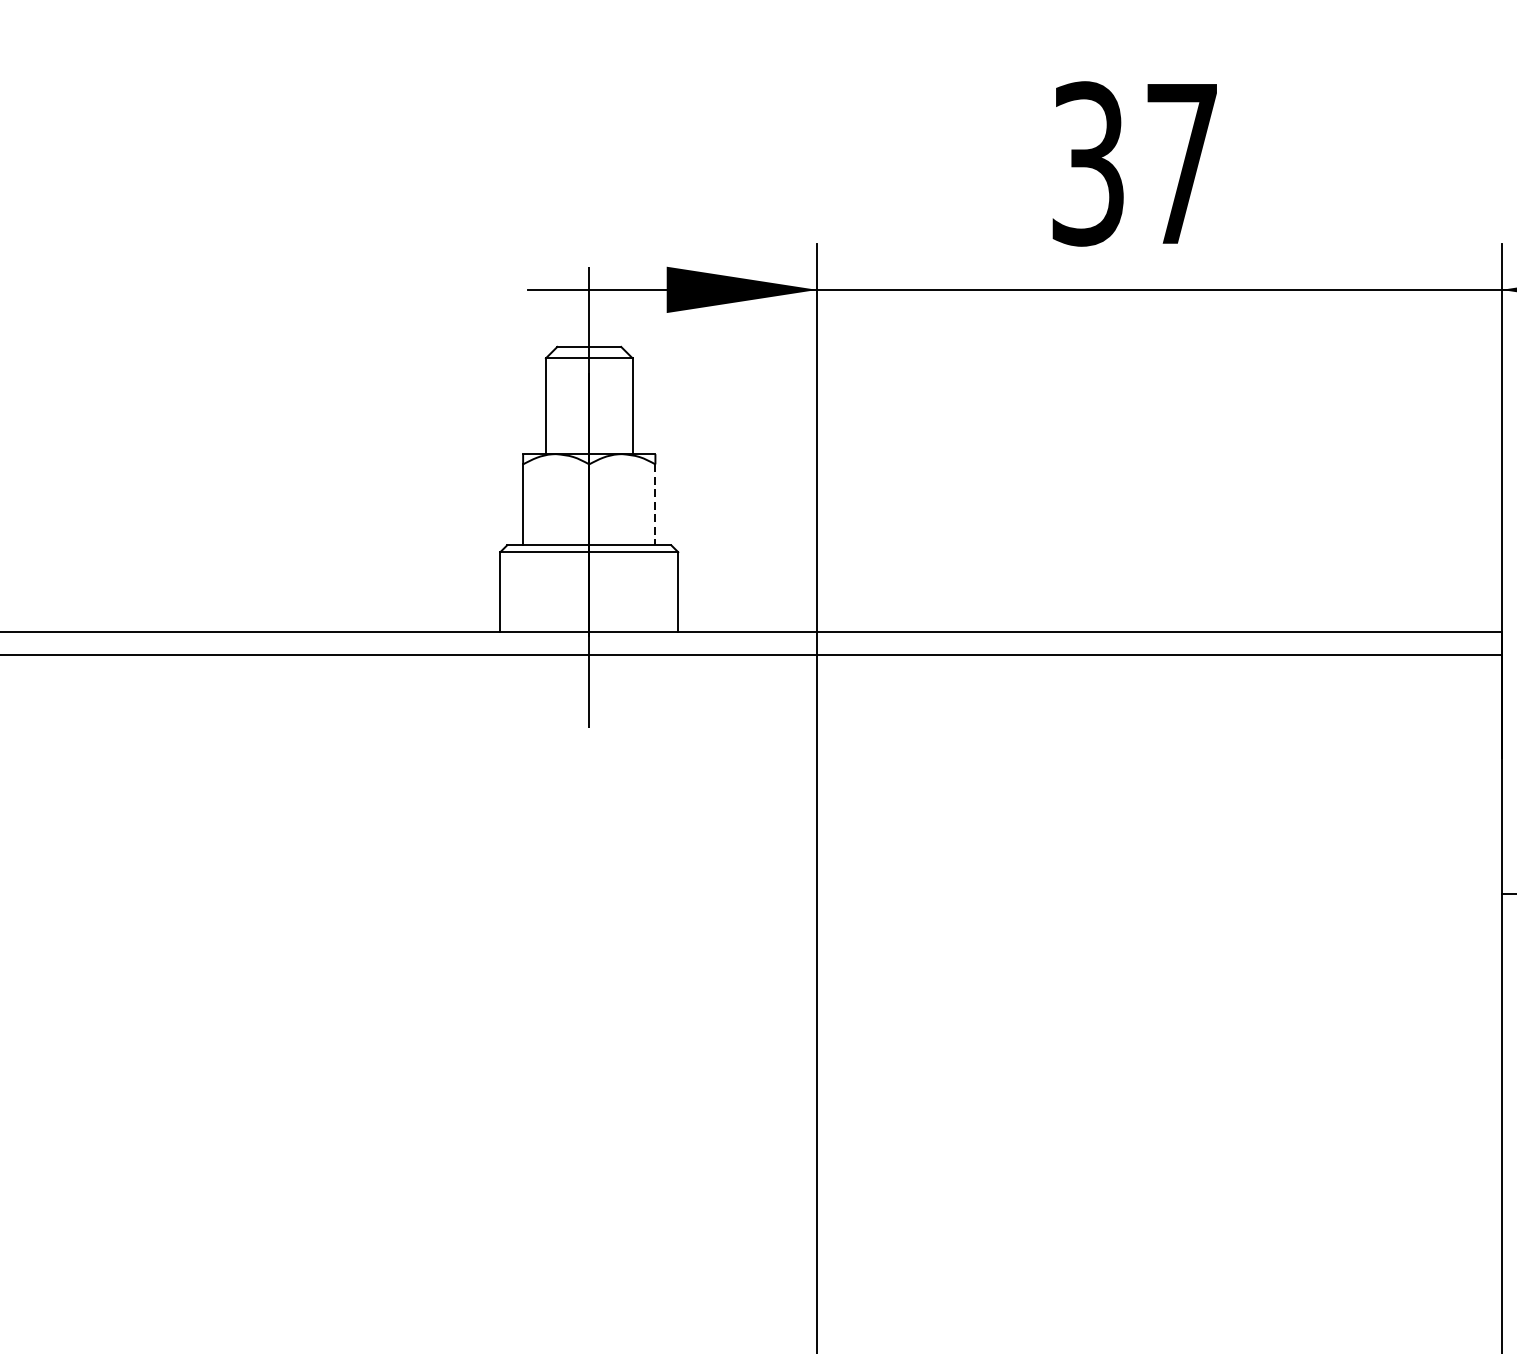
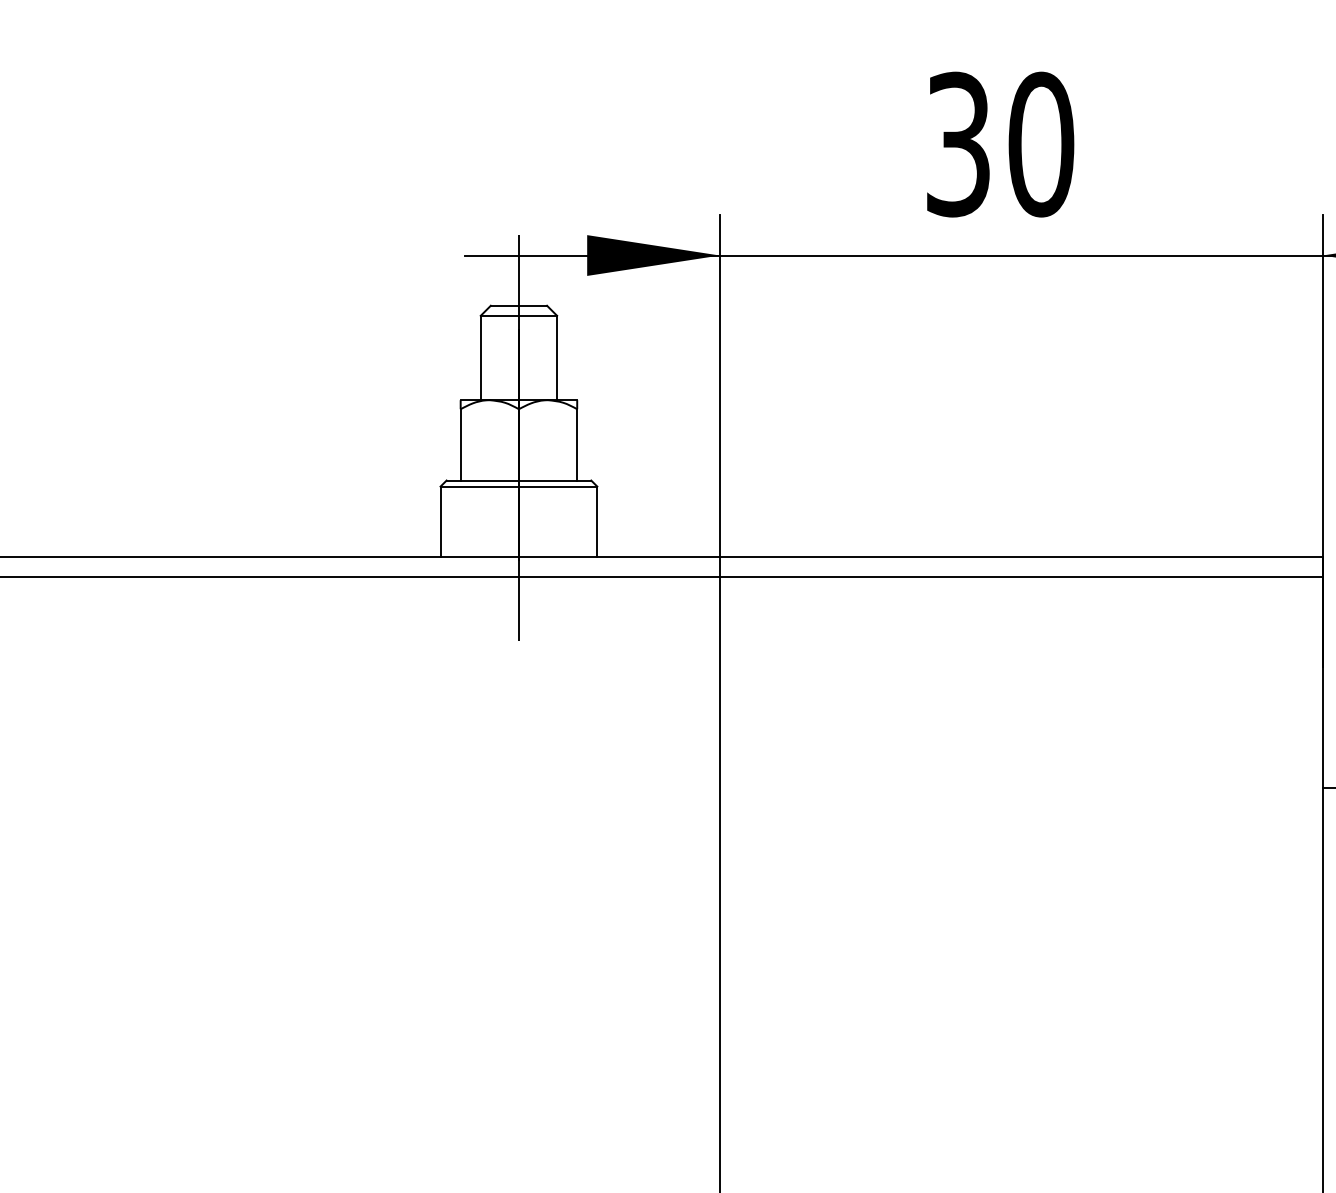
text: (1182, 163) -> (1041, 144), 37 -> 30
line: (655, 504) -> (577, 444), dashed -> solid

